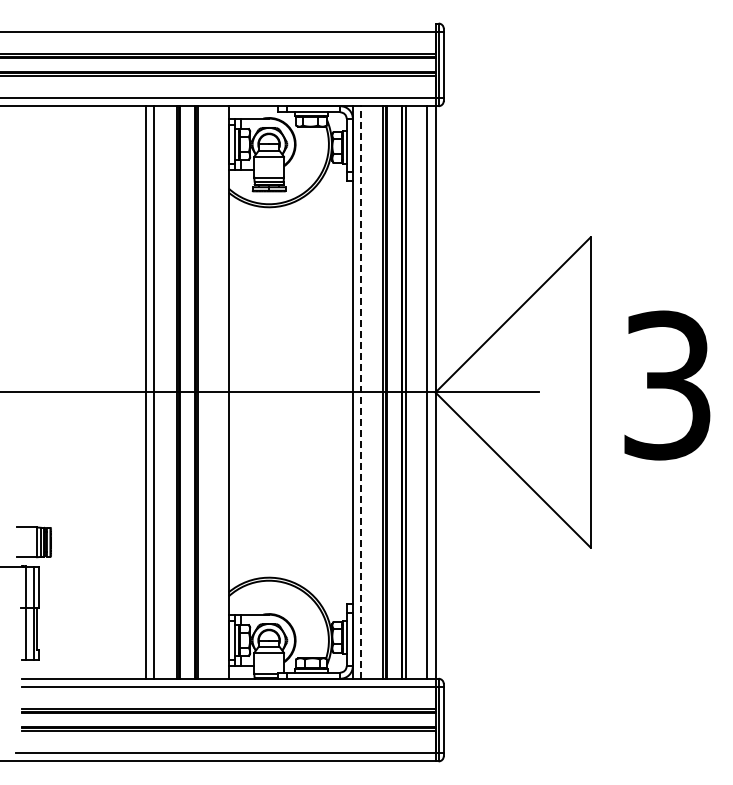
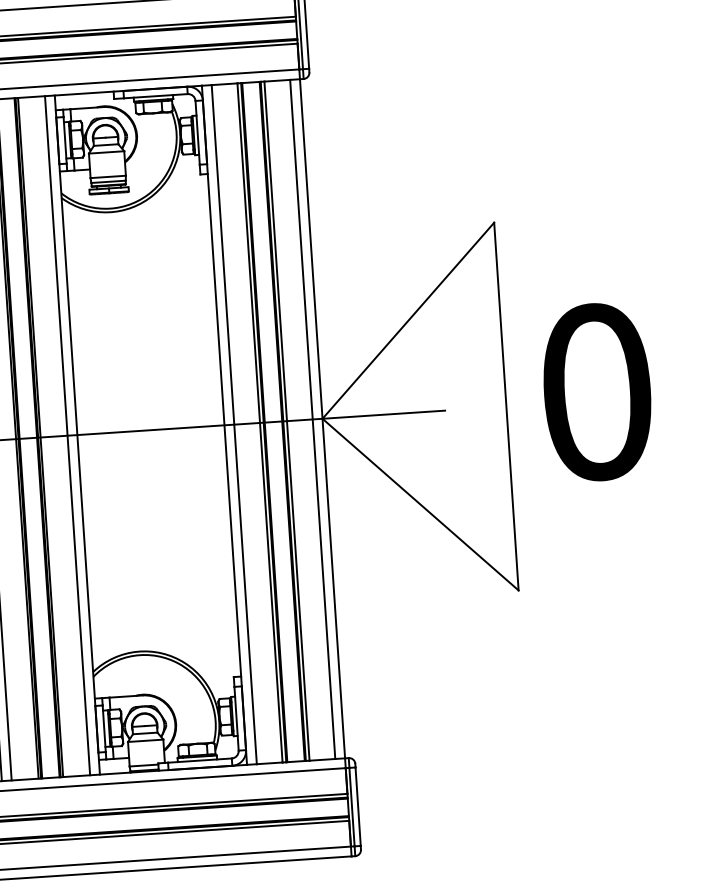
text: (667, 385) -> (597, 392), 3 -> 0
line: (220, 392) -> (67, 435), added
line: (361, 392) -> (234, 424), dashed -> solid

